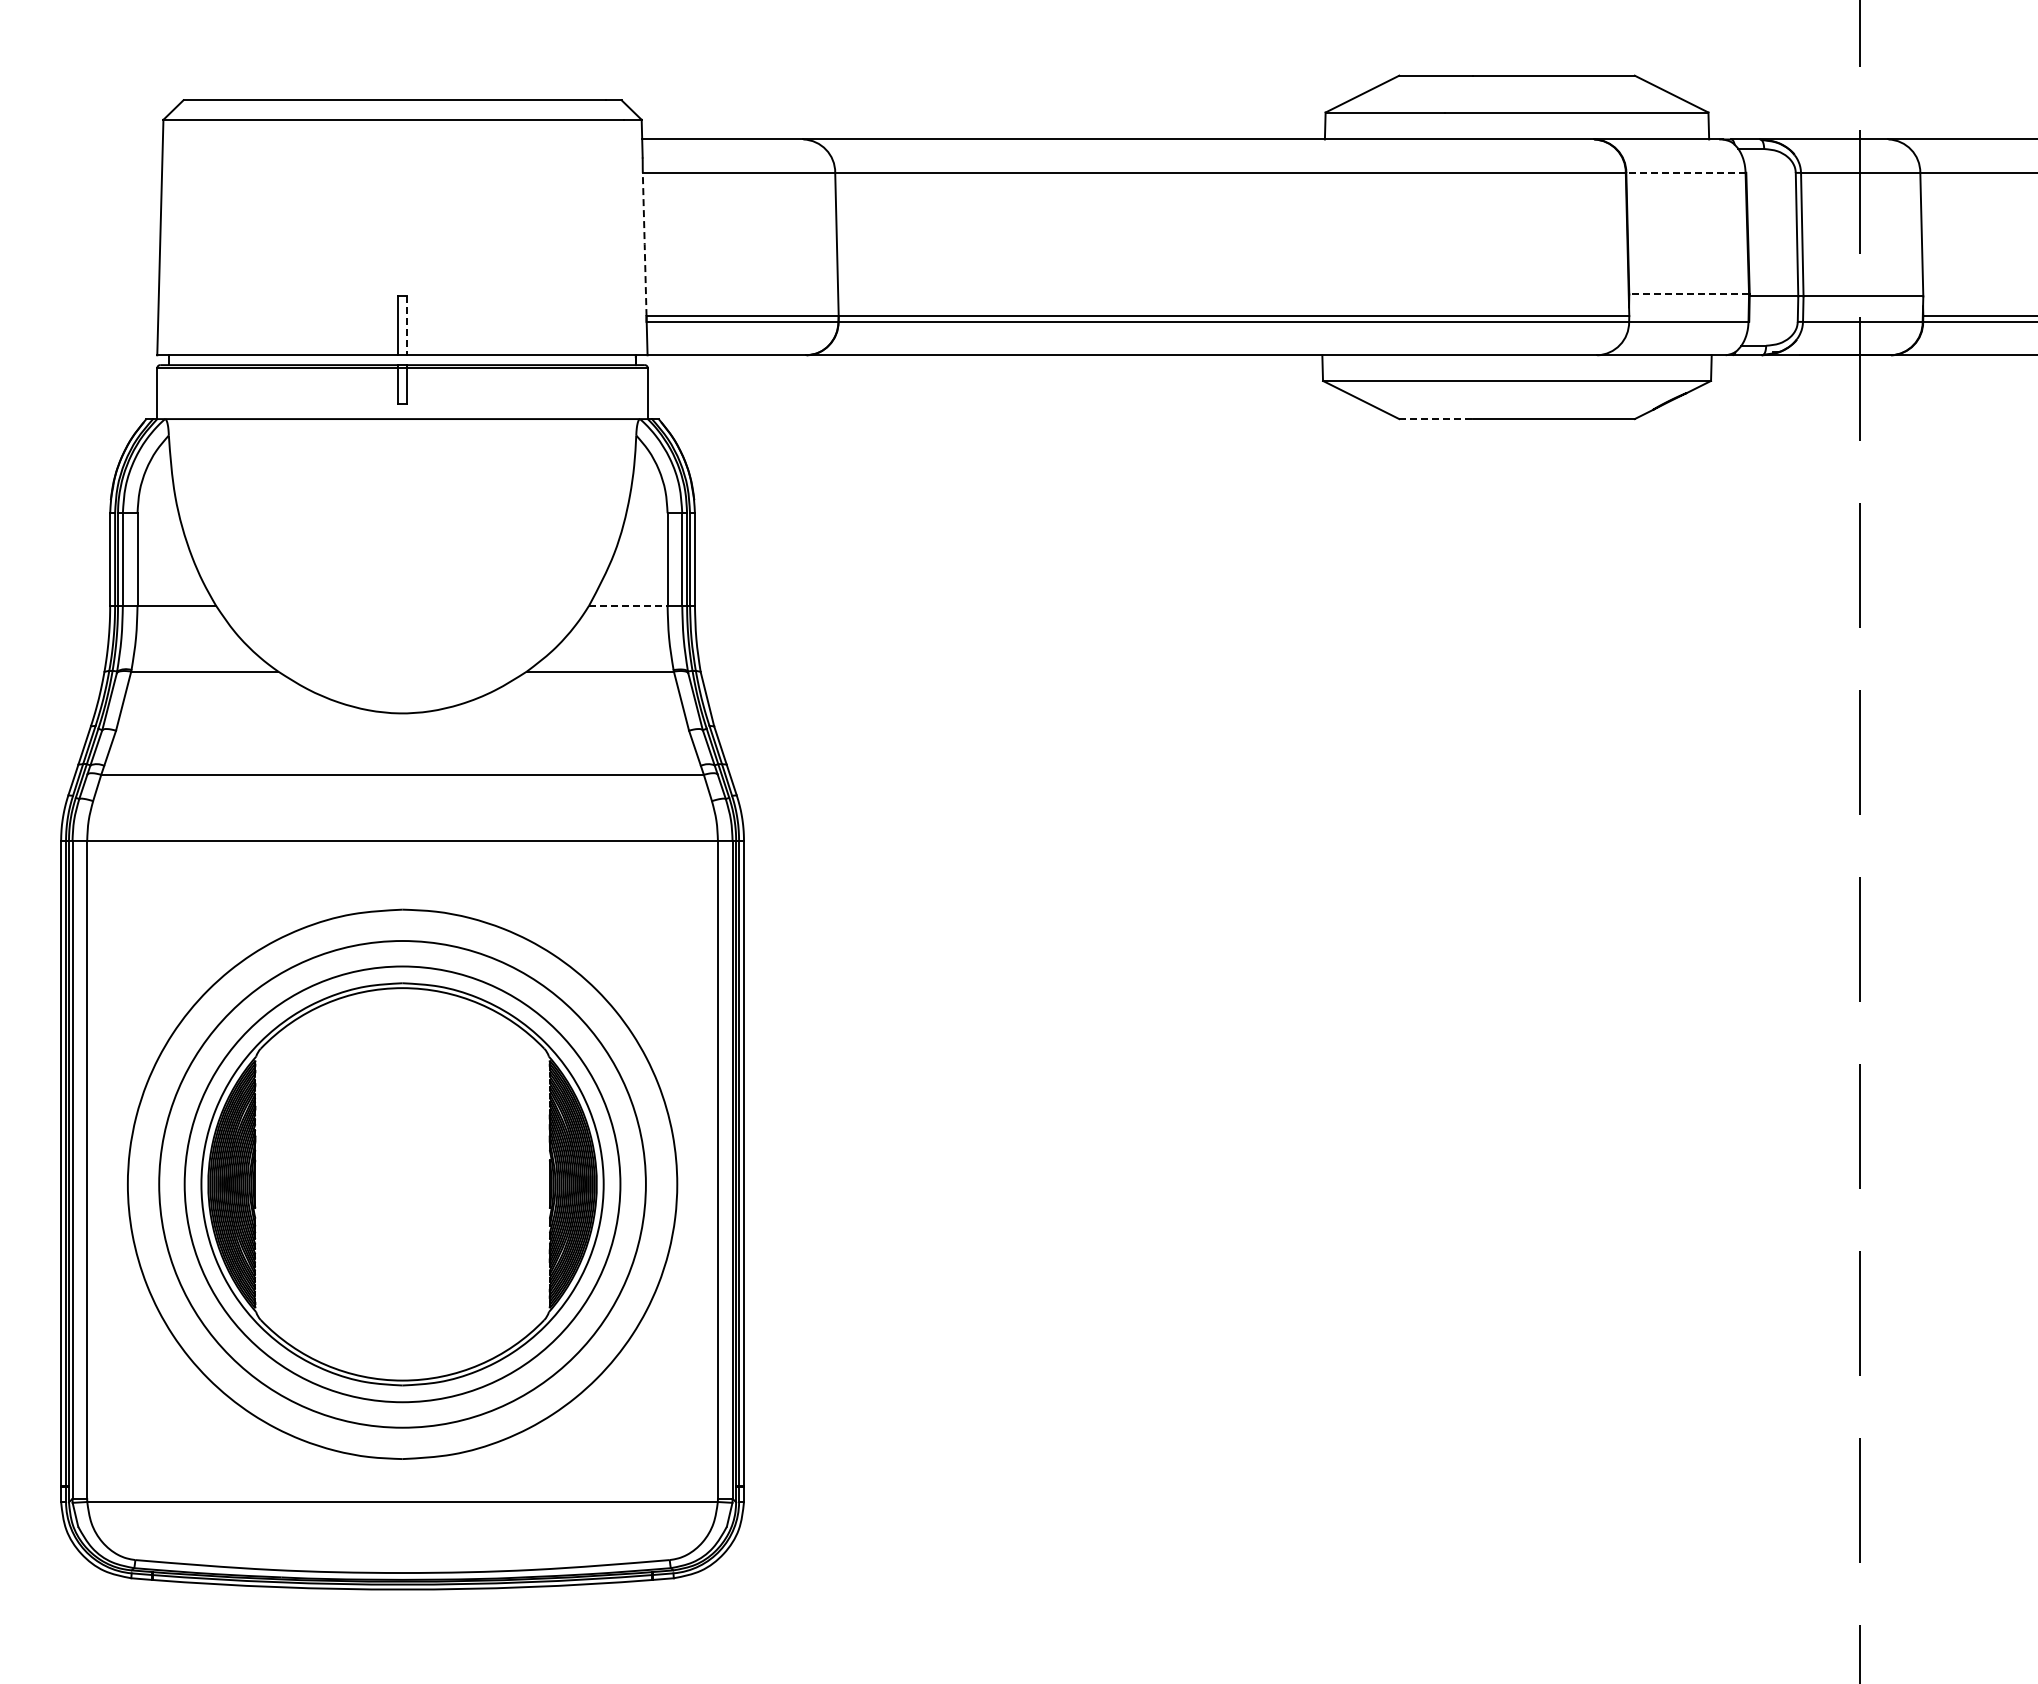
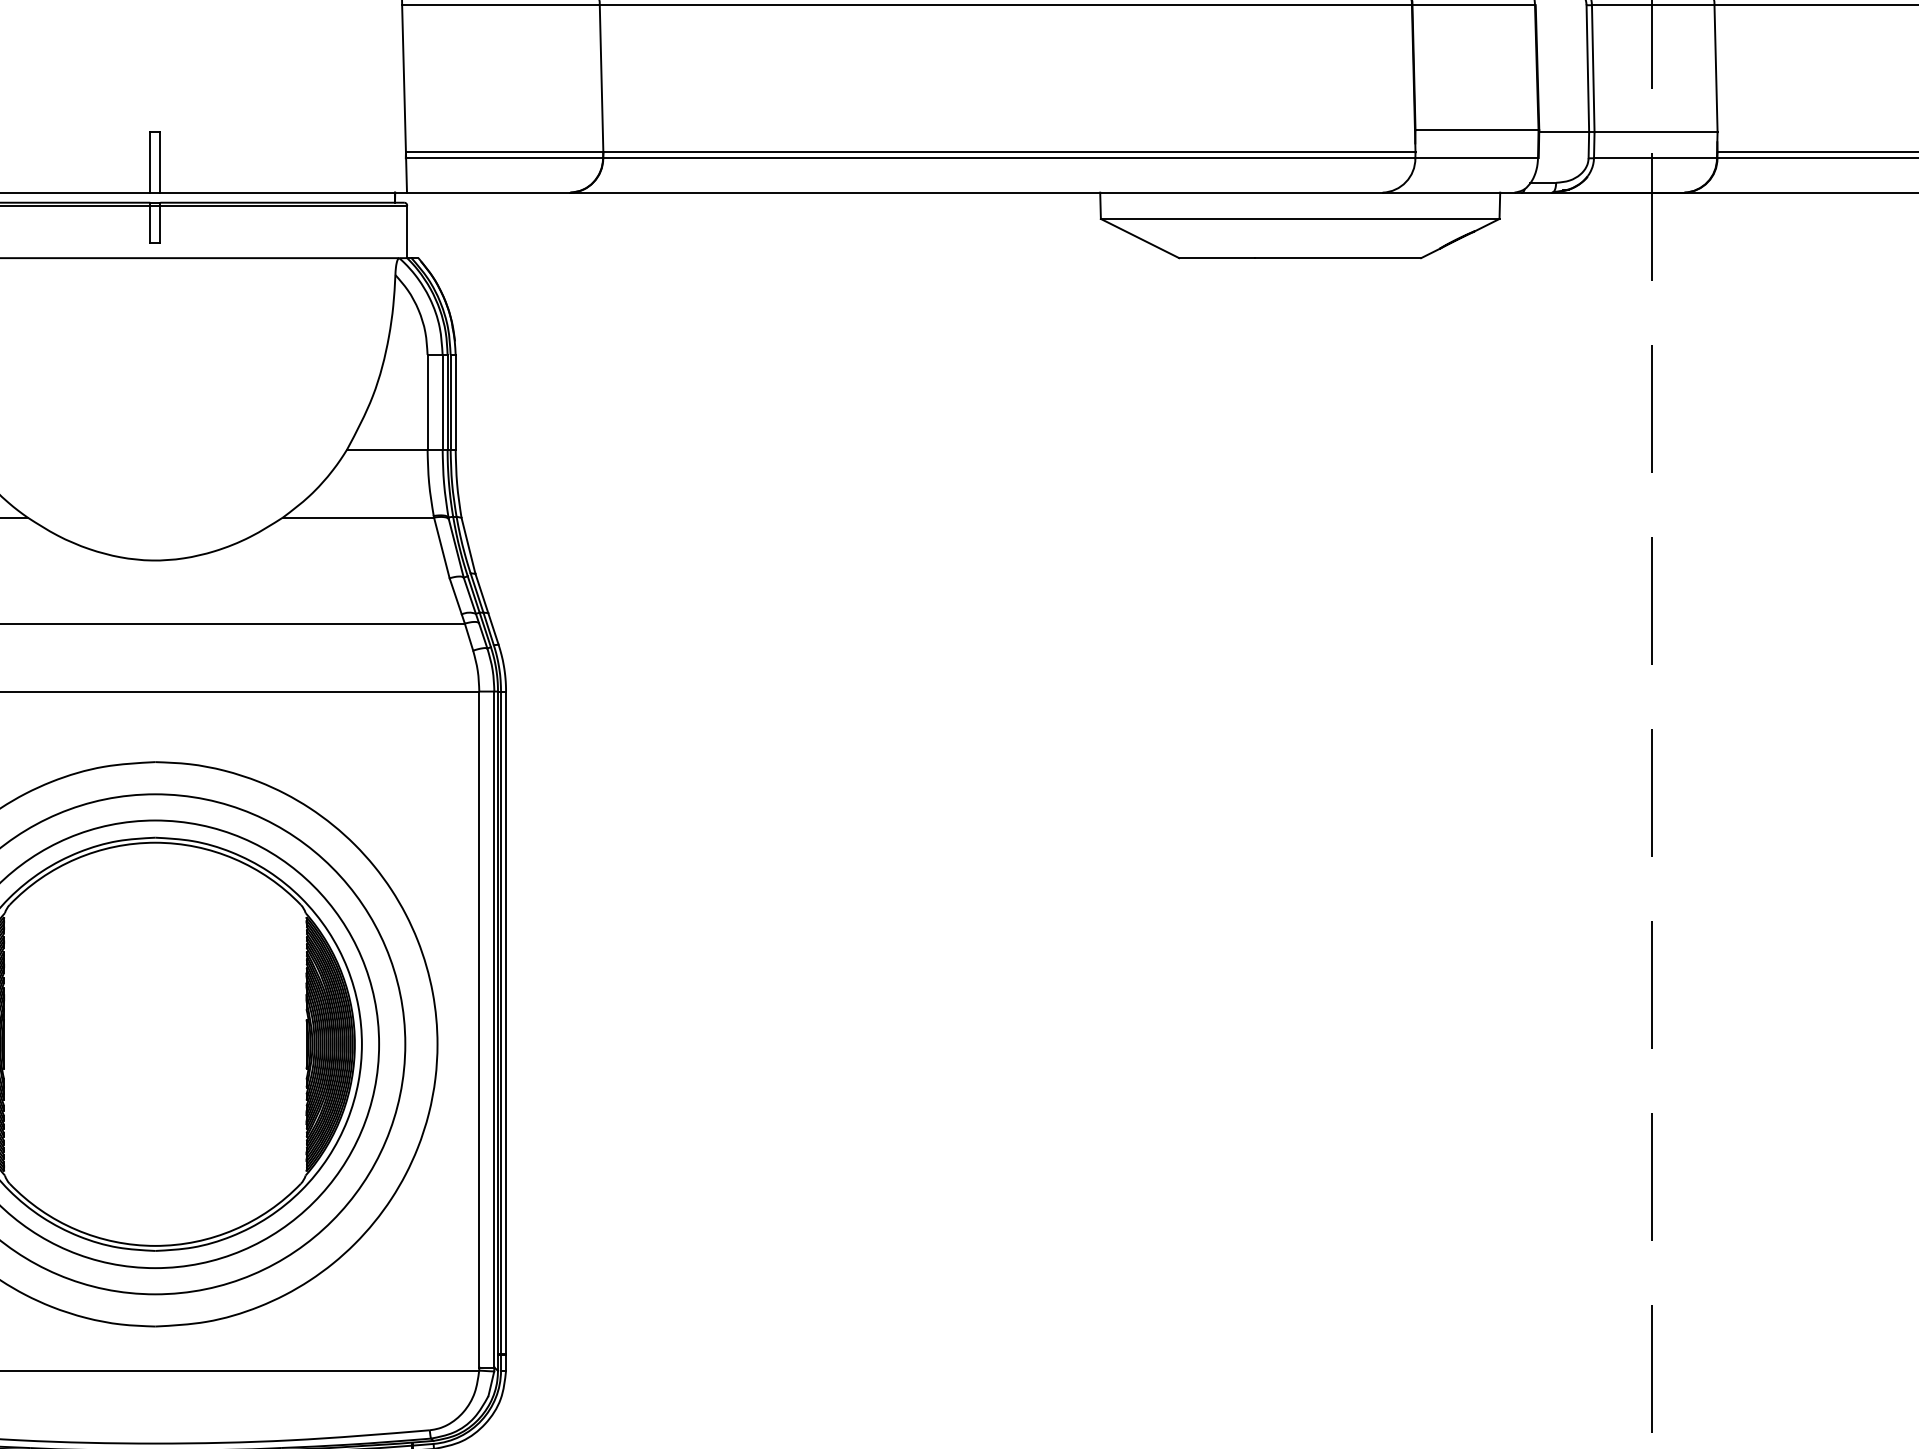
line: (1685, 172) -> (1473, 4), dashed -> solid
line: (644, 244) -> (403, 78), dashed -> solid
line: (1689, 294) -> (1477, 130), dashed -> solid
line: (407, 326) -> (160, 163), dashed -> solid
line: (1436, 419) -> (1217, 258), dashed -> solid
line: (628, 605) -> (387, 449), dashed -> solid

